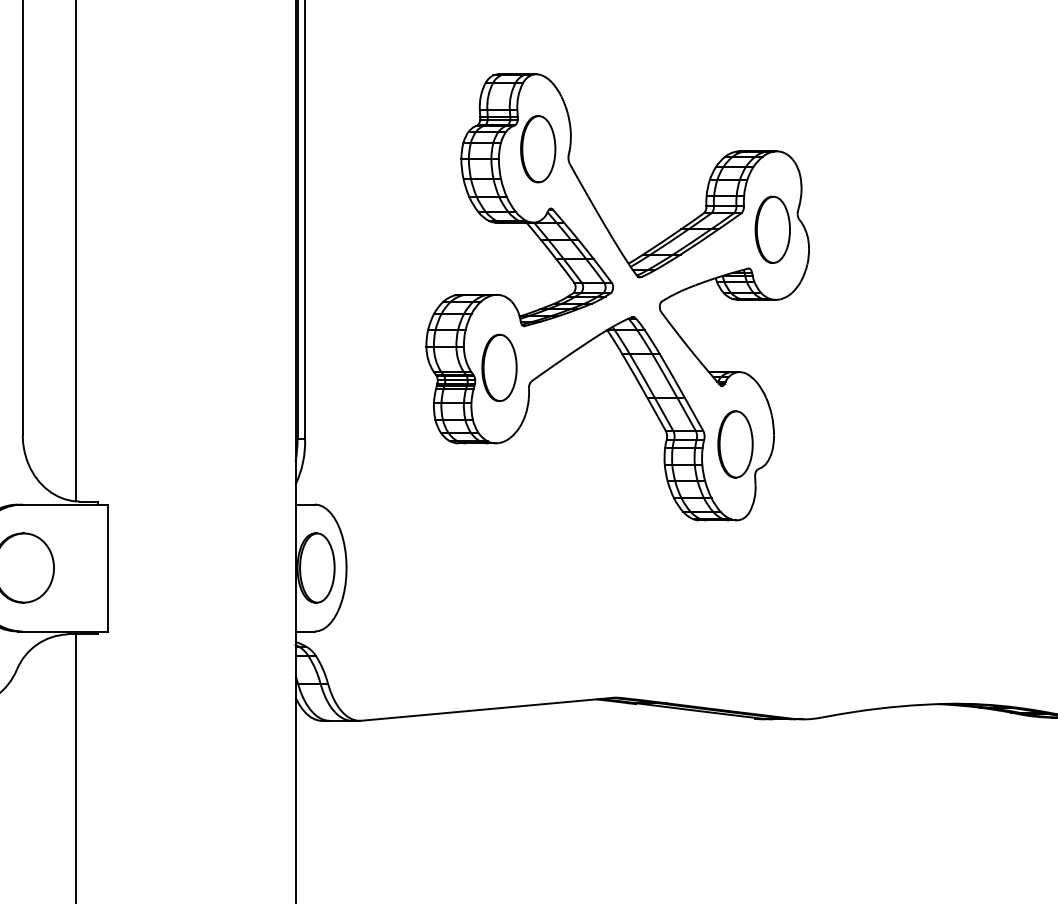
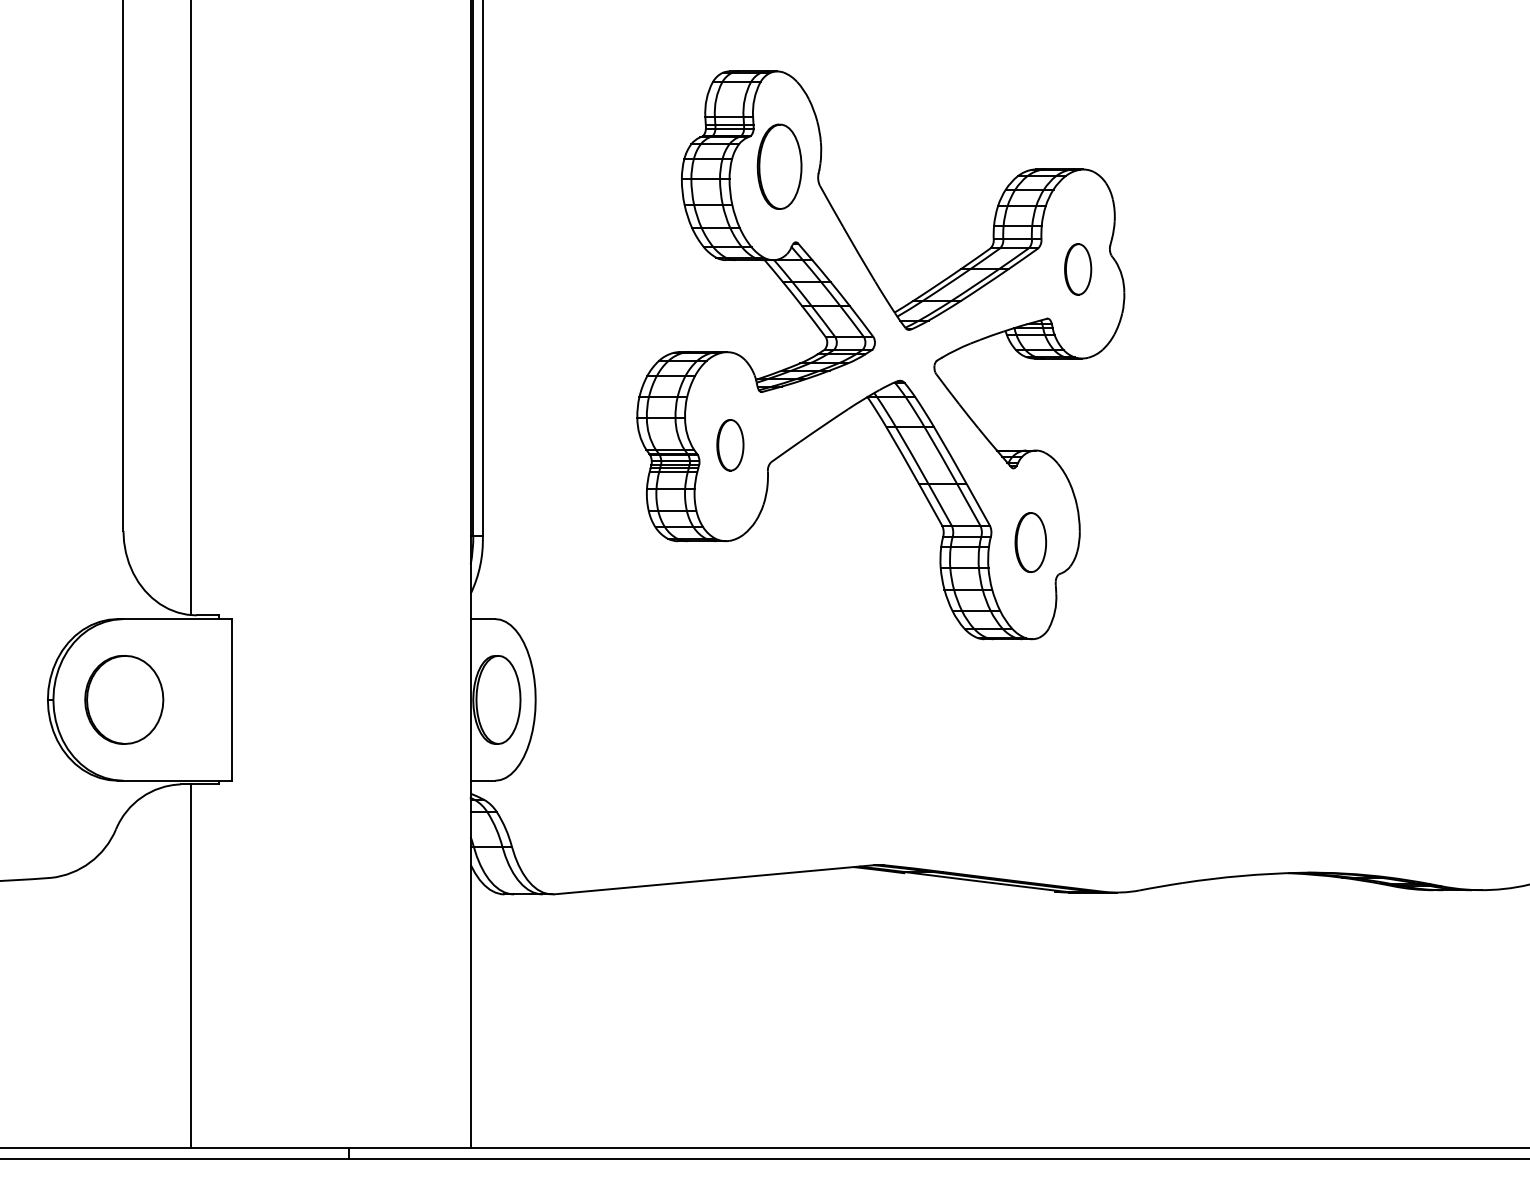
part: (772, 229) -> (1077, 269), size x0.6
part: (499, 368) -> (730, 445), size x0.6
part: (735, 444) -> (1030, 542), size x0.7

